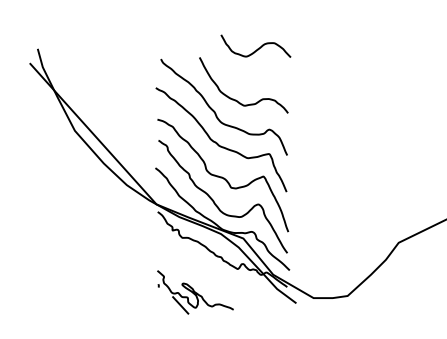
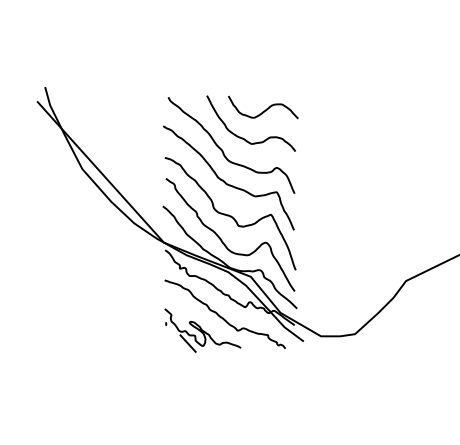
curve: (258, 48) -> (265, 109), moved
curve: (216, 279) -> (223, 317), added

